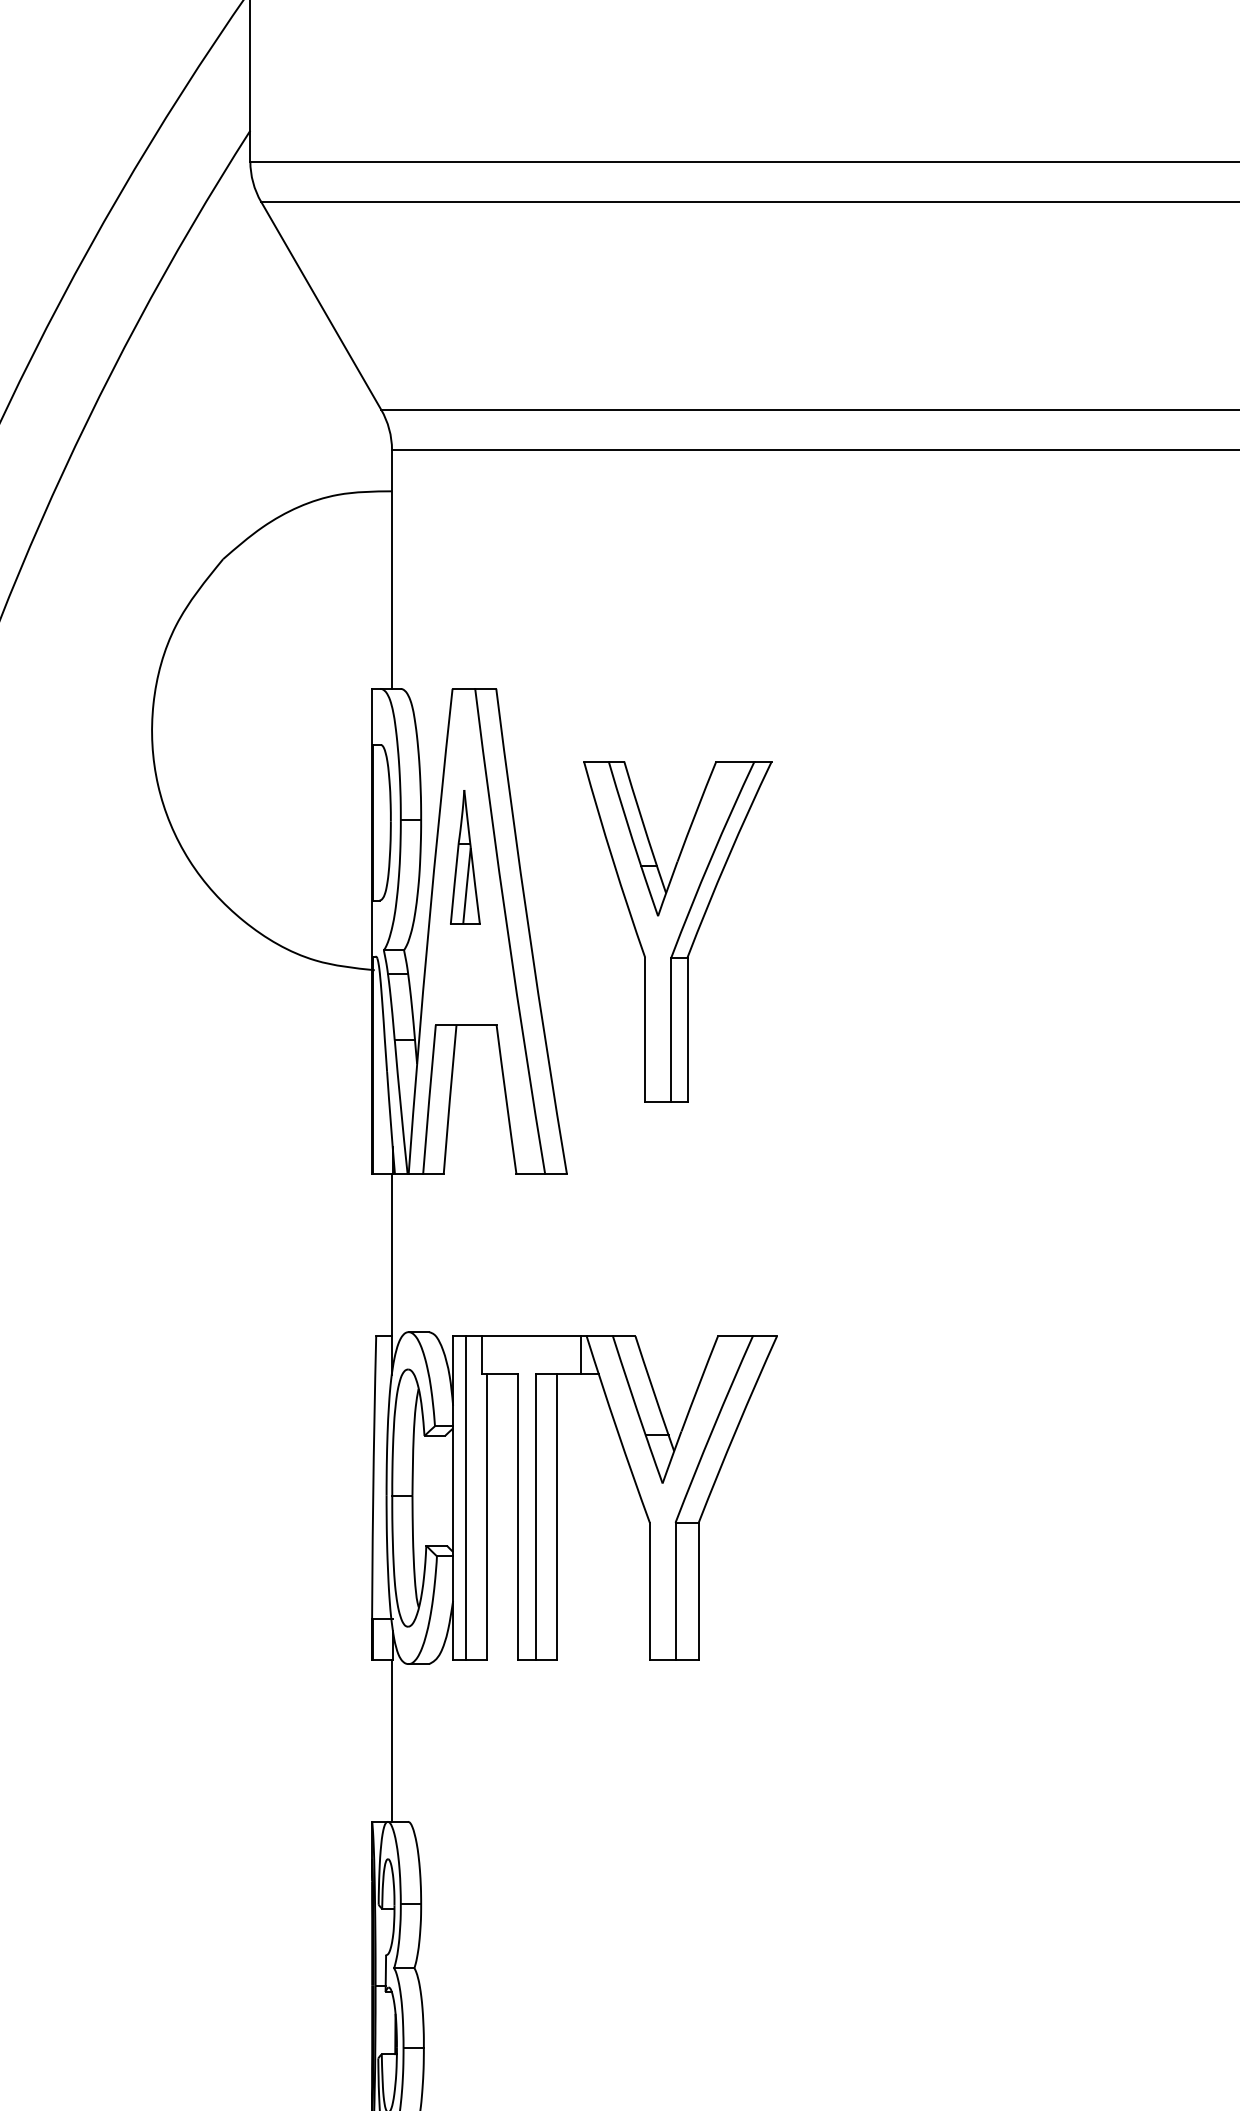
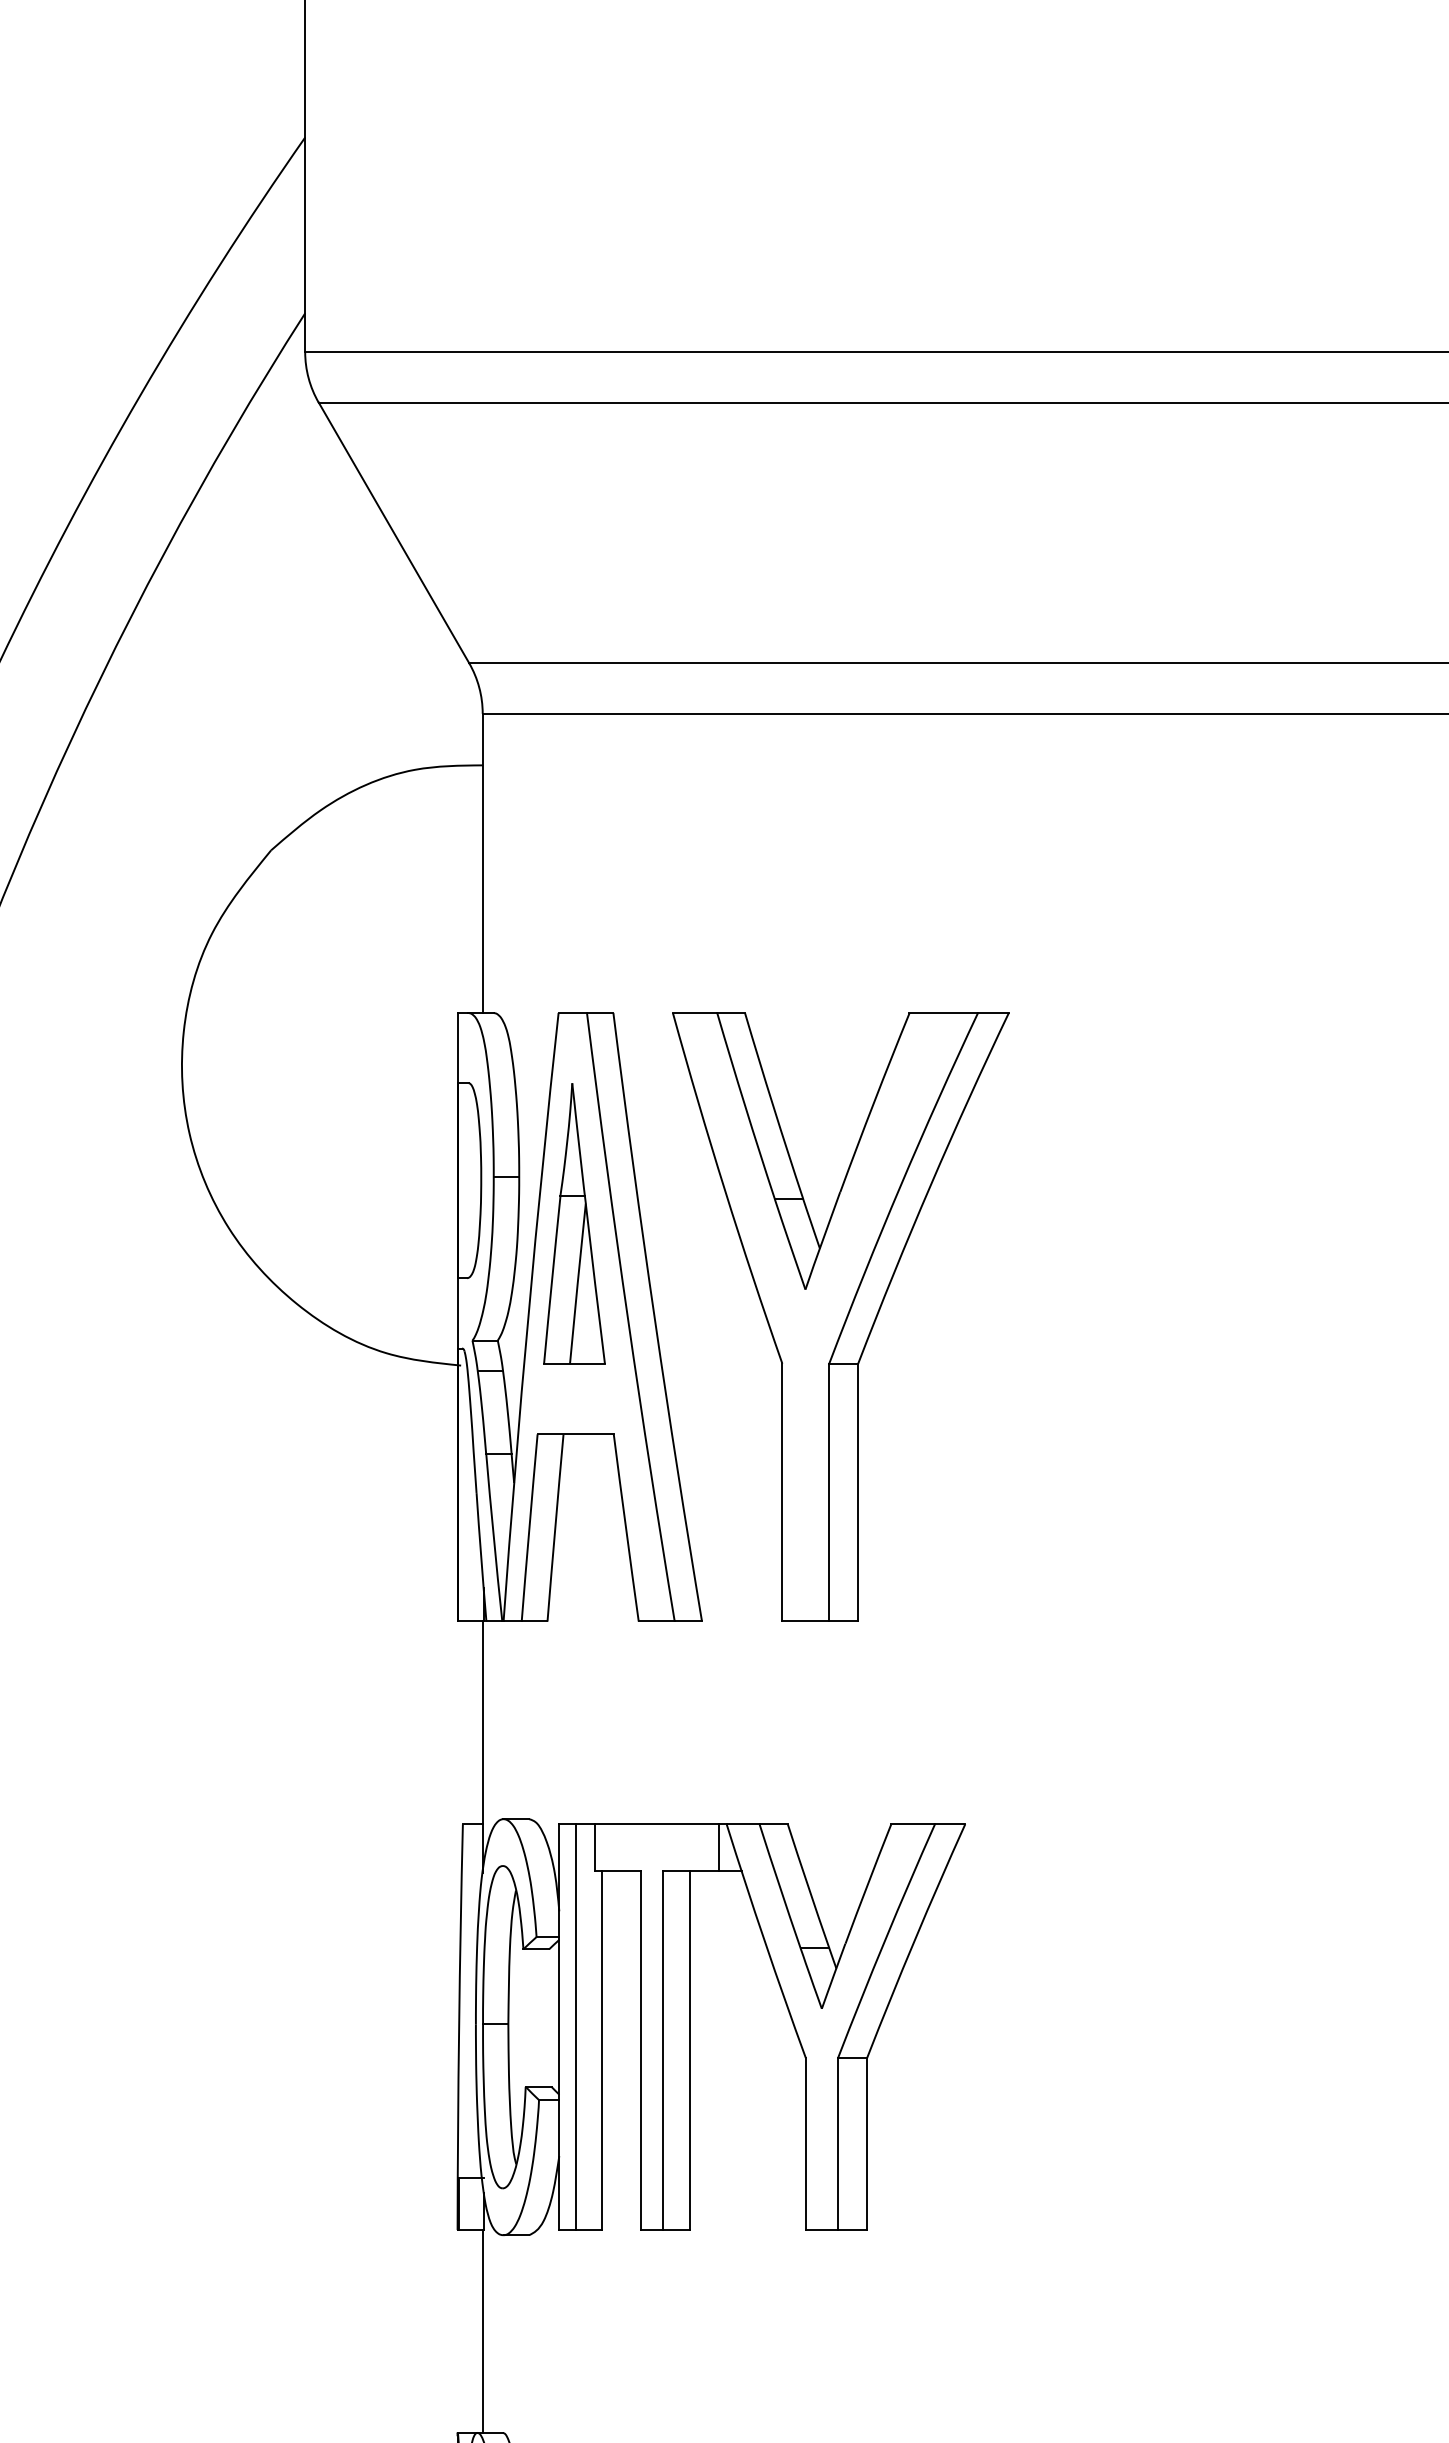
part: (465, 857) -> (574, 1224), size x1.67
part: (677, 931) -> (840, 1317), size x1.43

